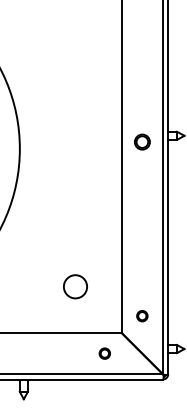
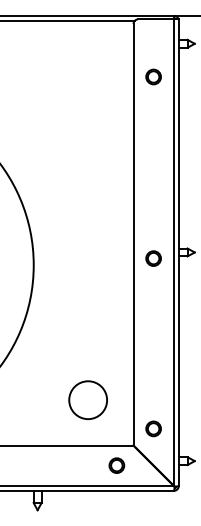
circle: (75, 287) -> (88, 400), size x1.67
part: (142, 315) -> (153, 428), size x1.43
part: (104, 353) -> (116, 465), size x1.43

